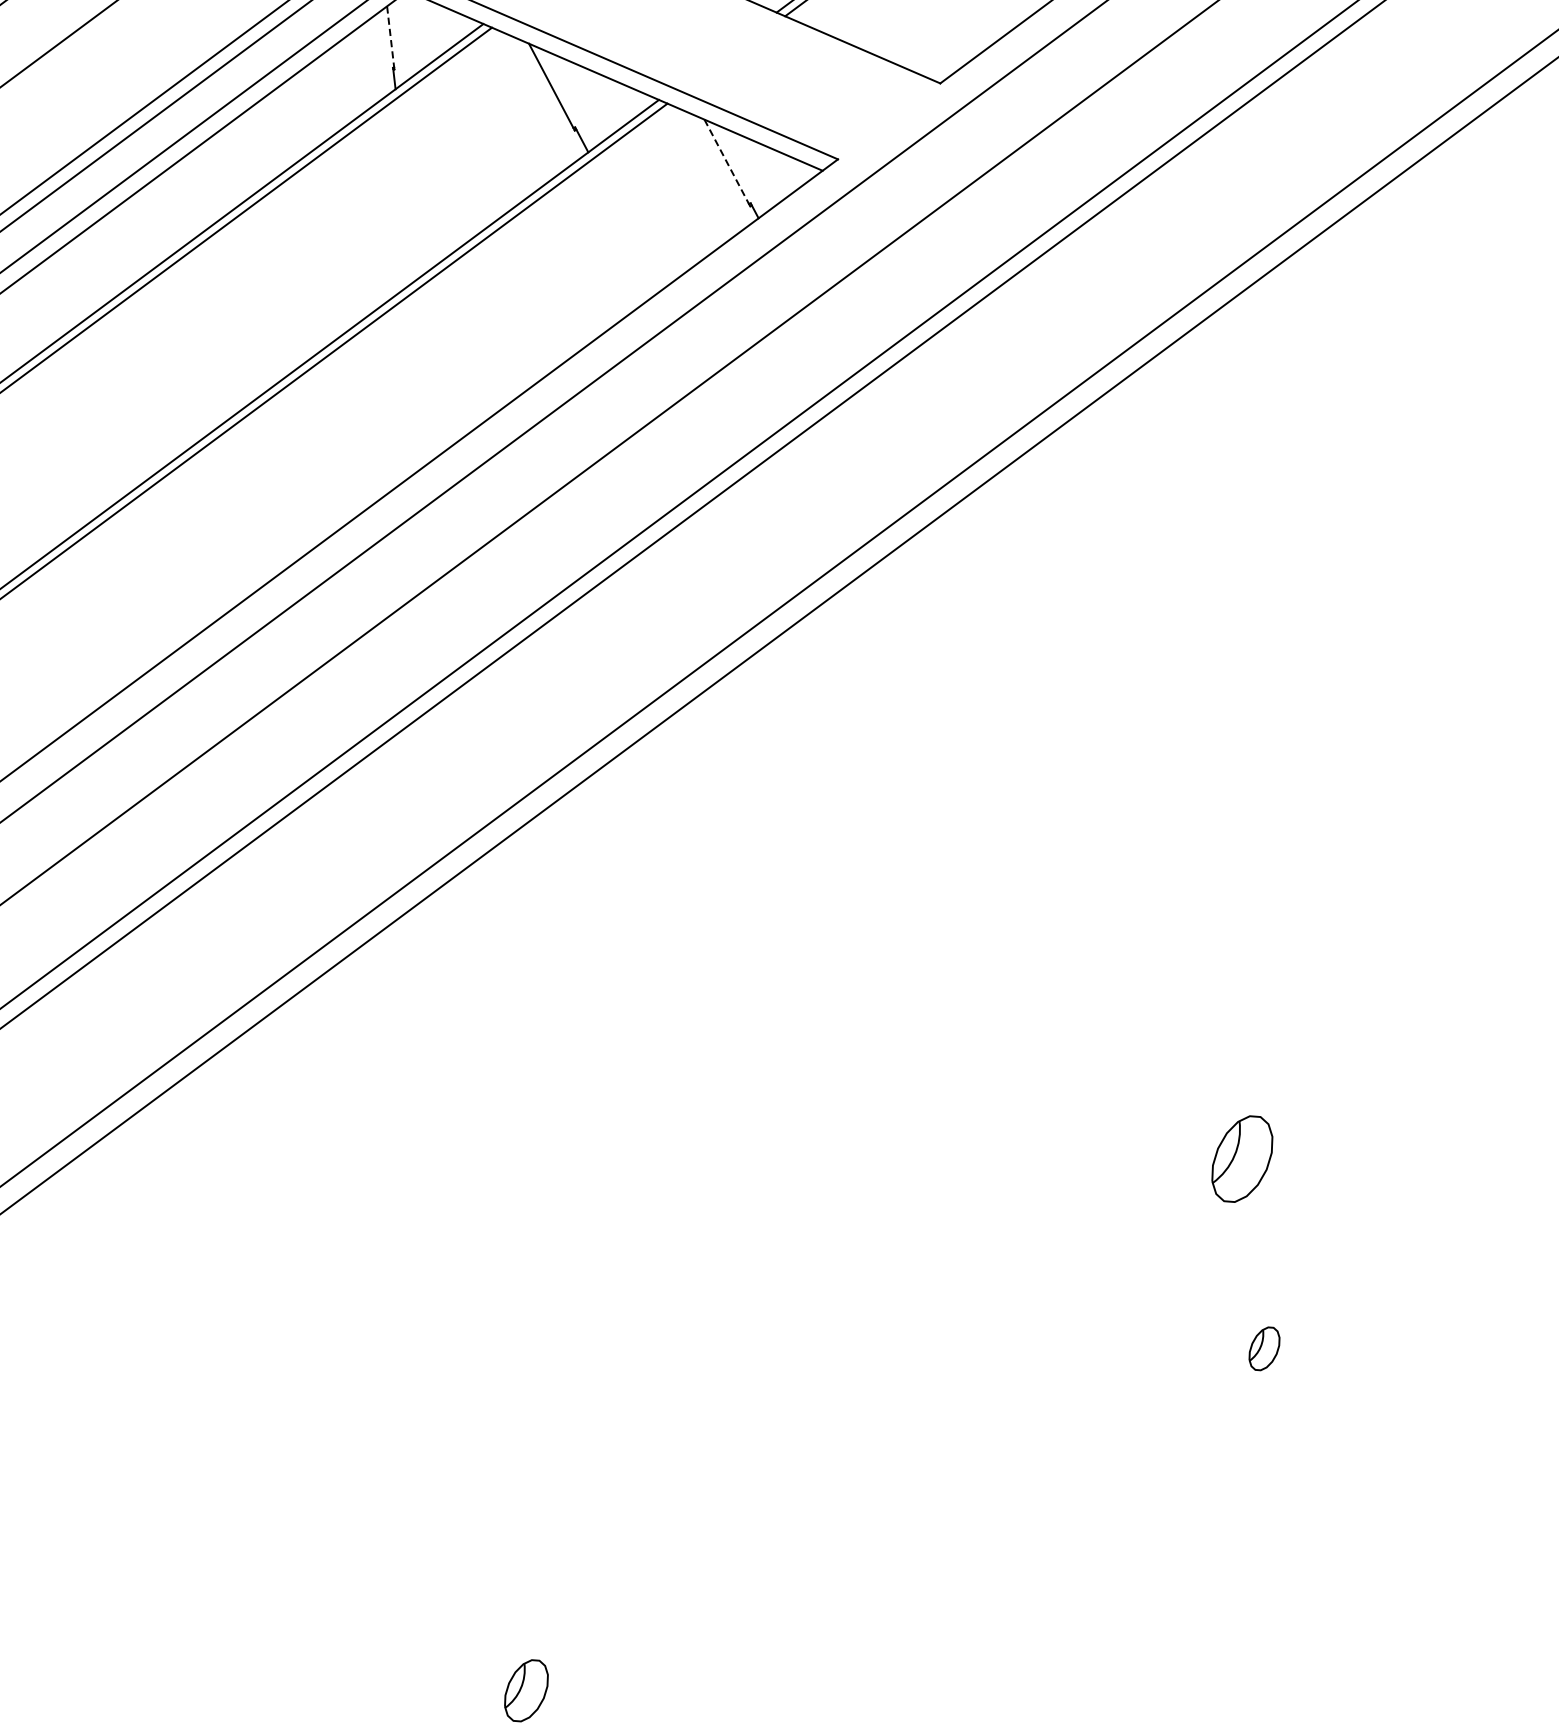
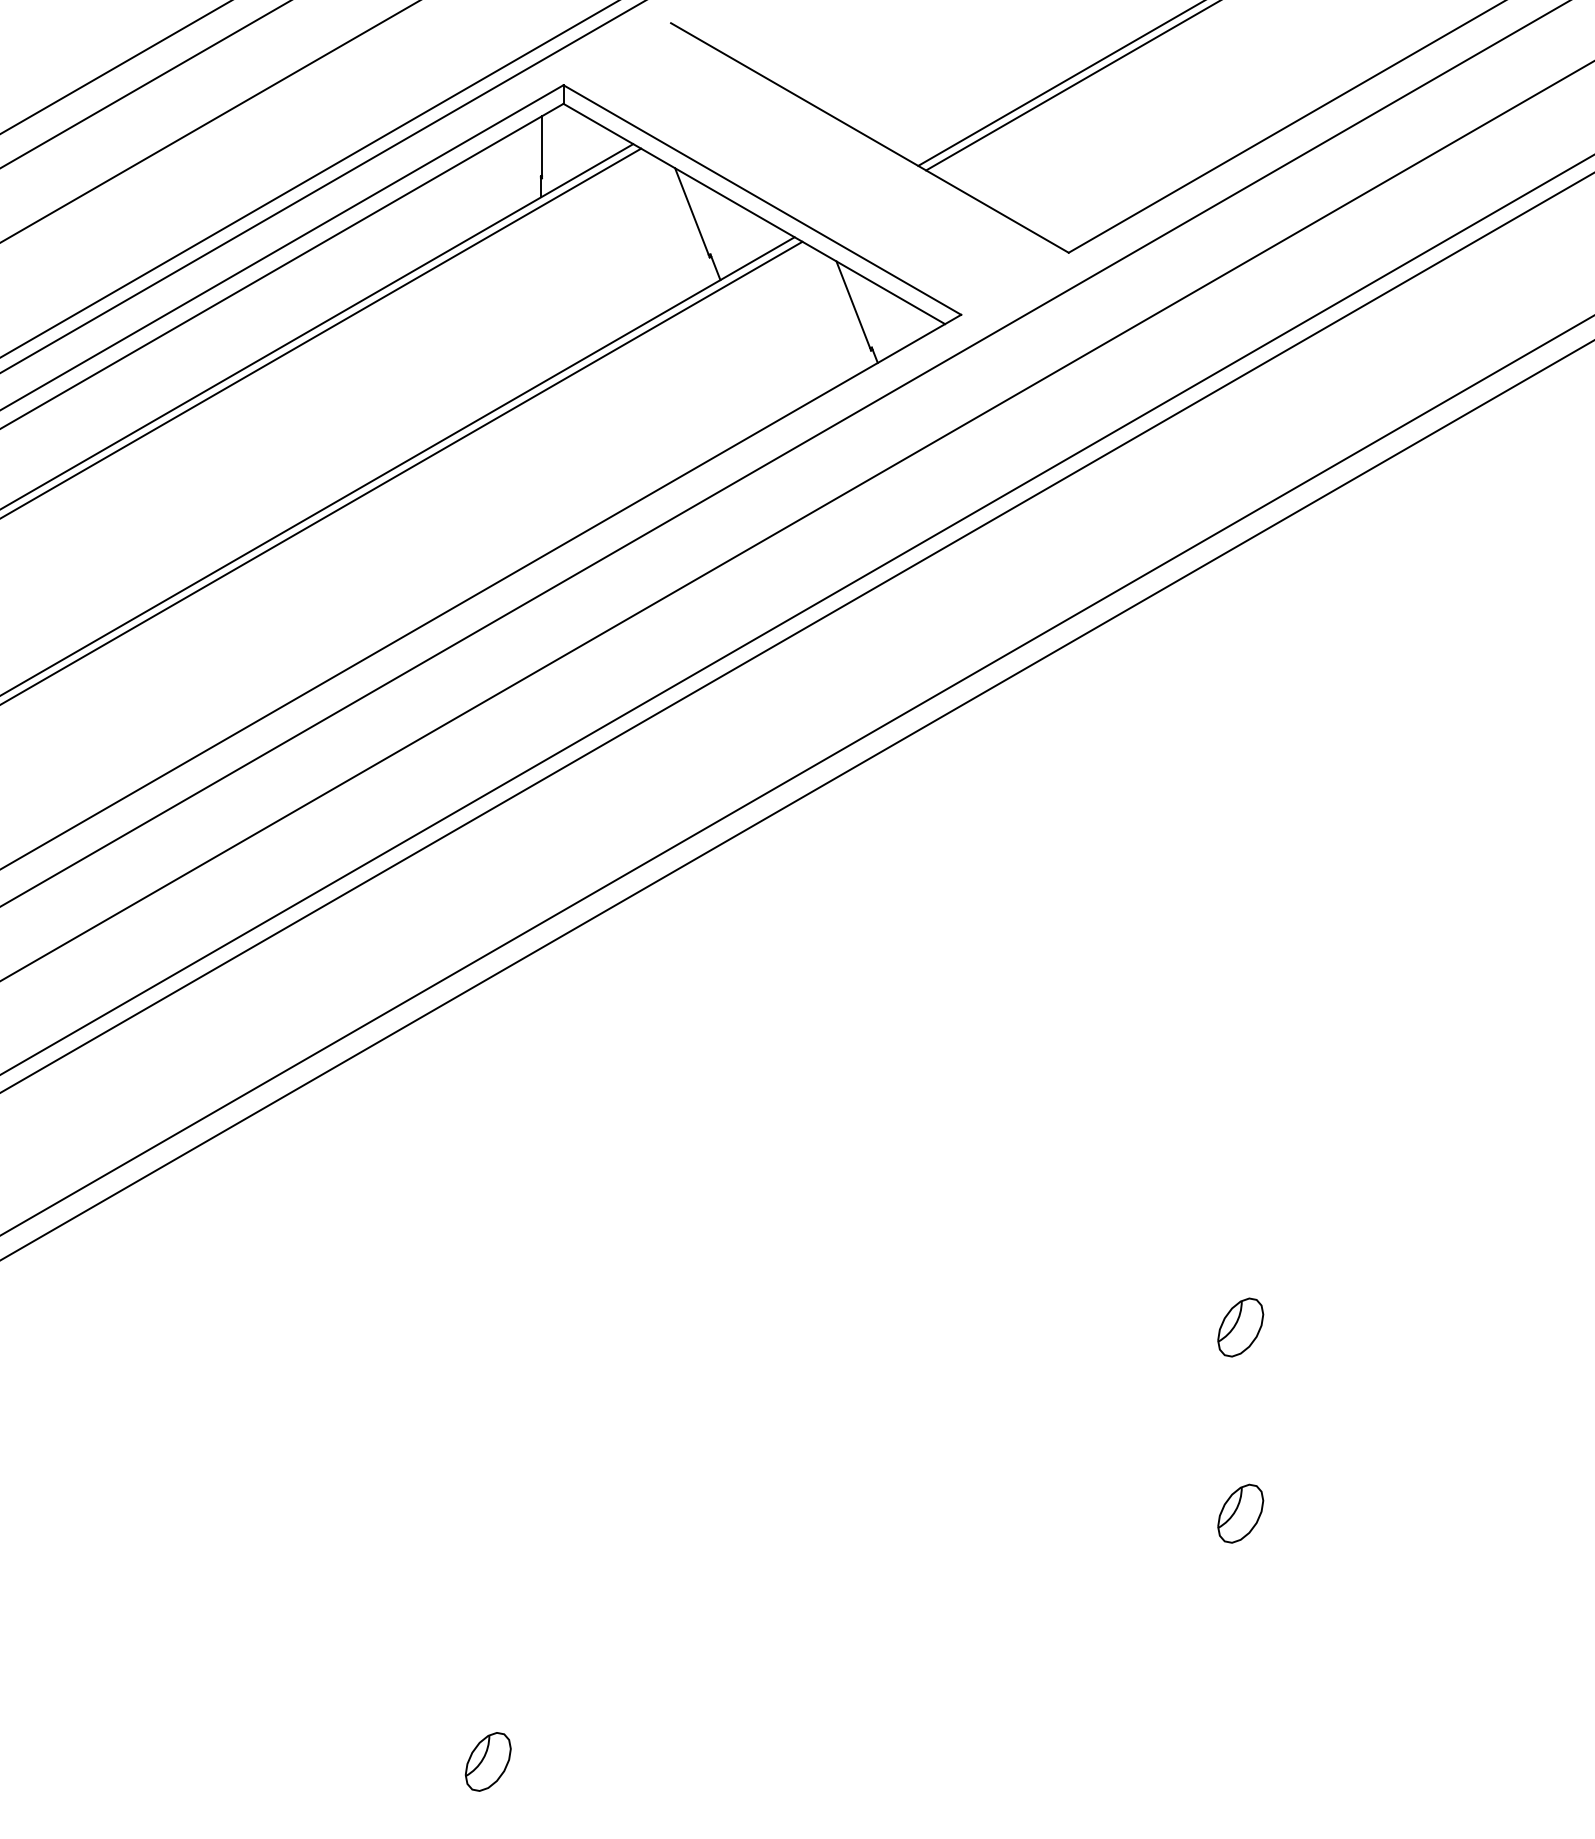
line: (391, 37) -> (542, 146), dashed -> solid
line: (727, 163) -> (853, 306), dashed -> solid
part: (1242, 1159) -> (1240, 1327), size x0.71
part: (1264, 1348) -> (1240, 1513), size x1.43

